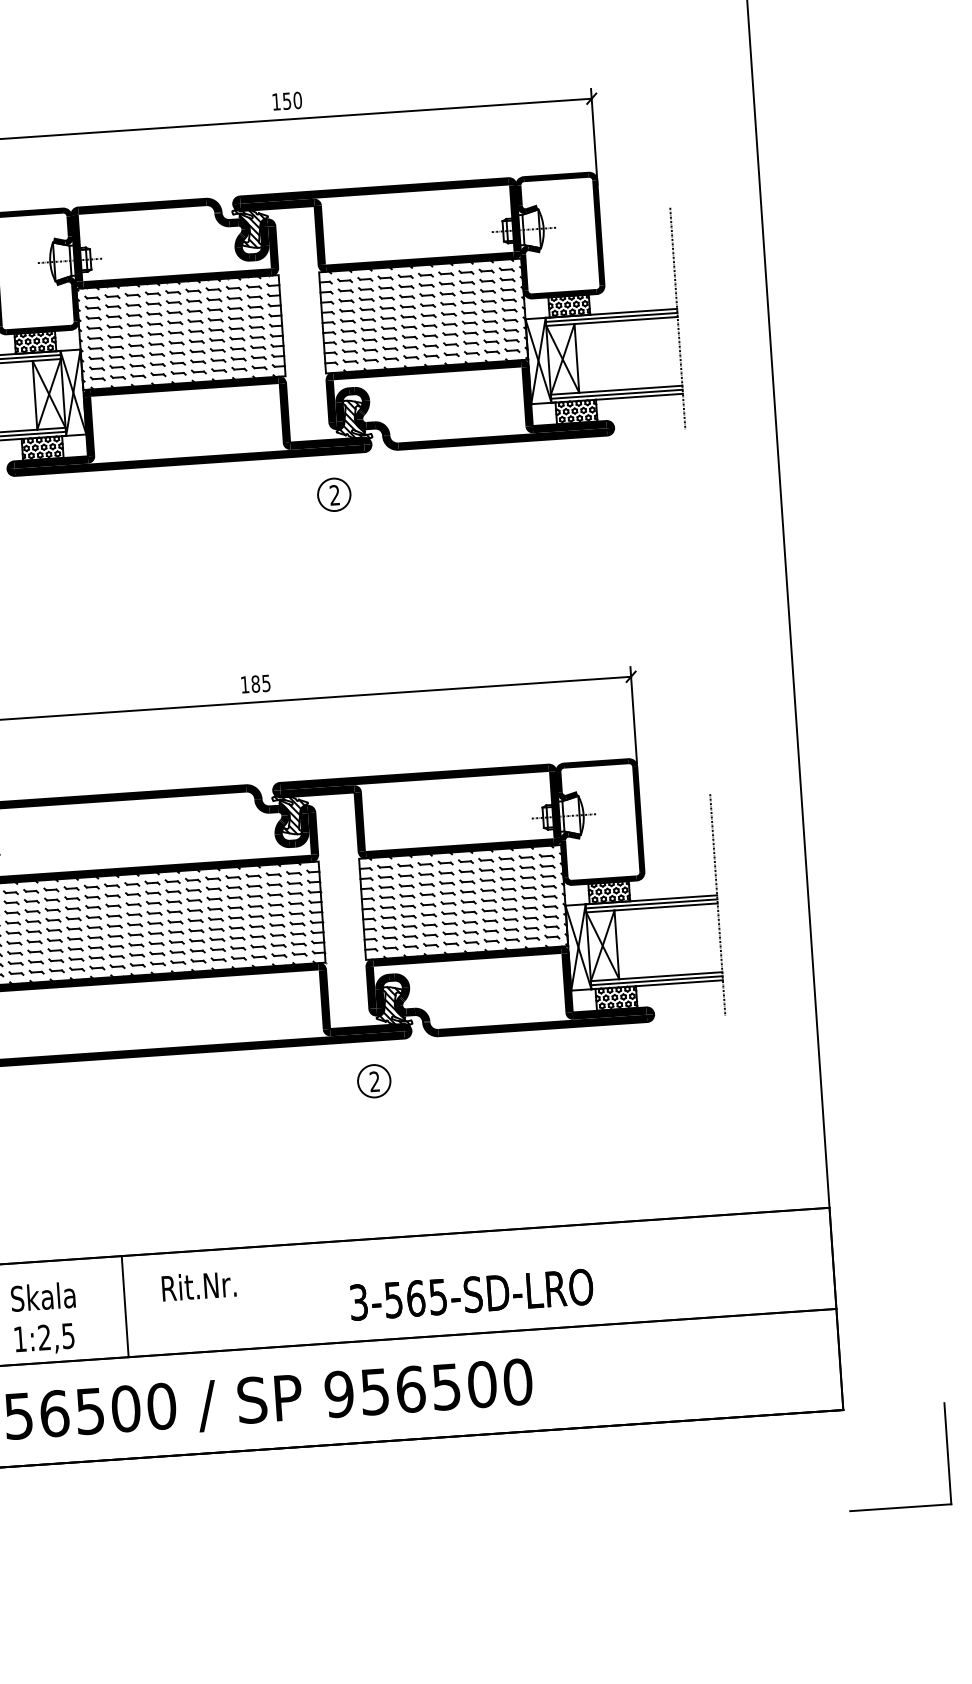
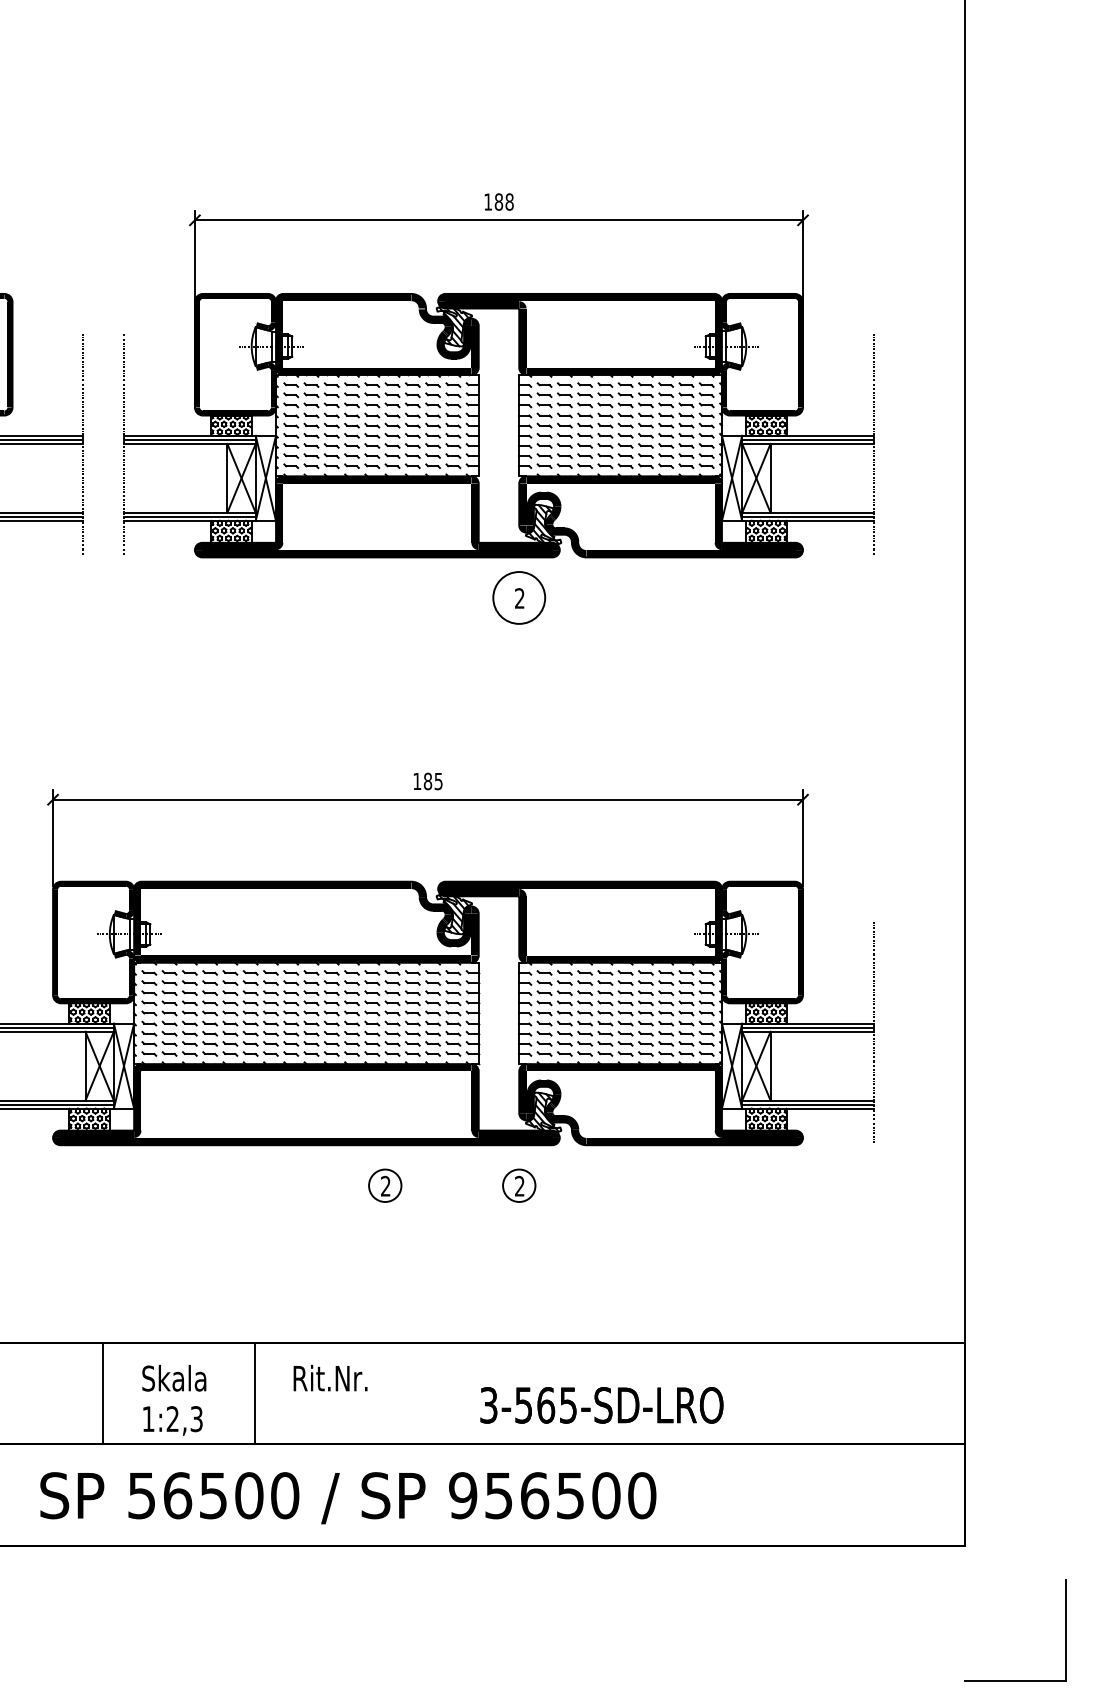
text: (291, 100) -> (503, 201), 150 -> 188
circle: (334, 494) -> (519, 597), size x1.6
part: (240, 1090) -> (385, 1185), added
text: (68, 1335) -> (196, 1418), 1:2,5 -> 1:2,3
part: (947, 1453) -> (1065, 1630), moved

